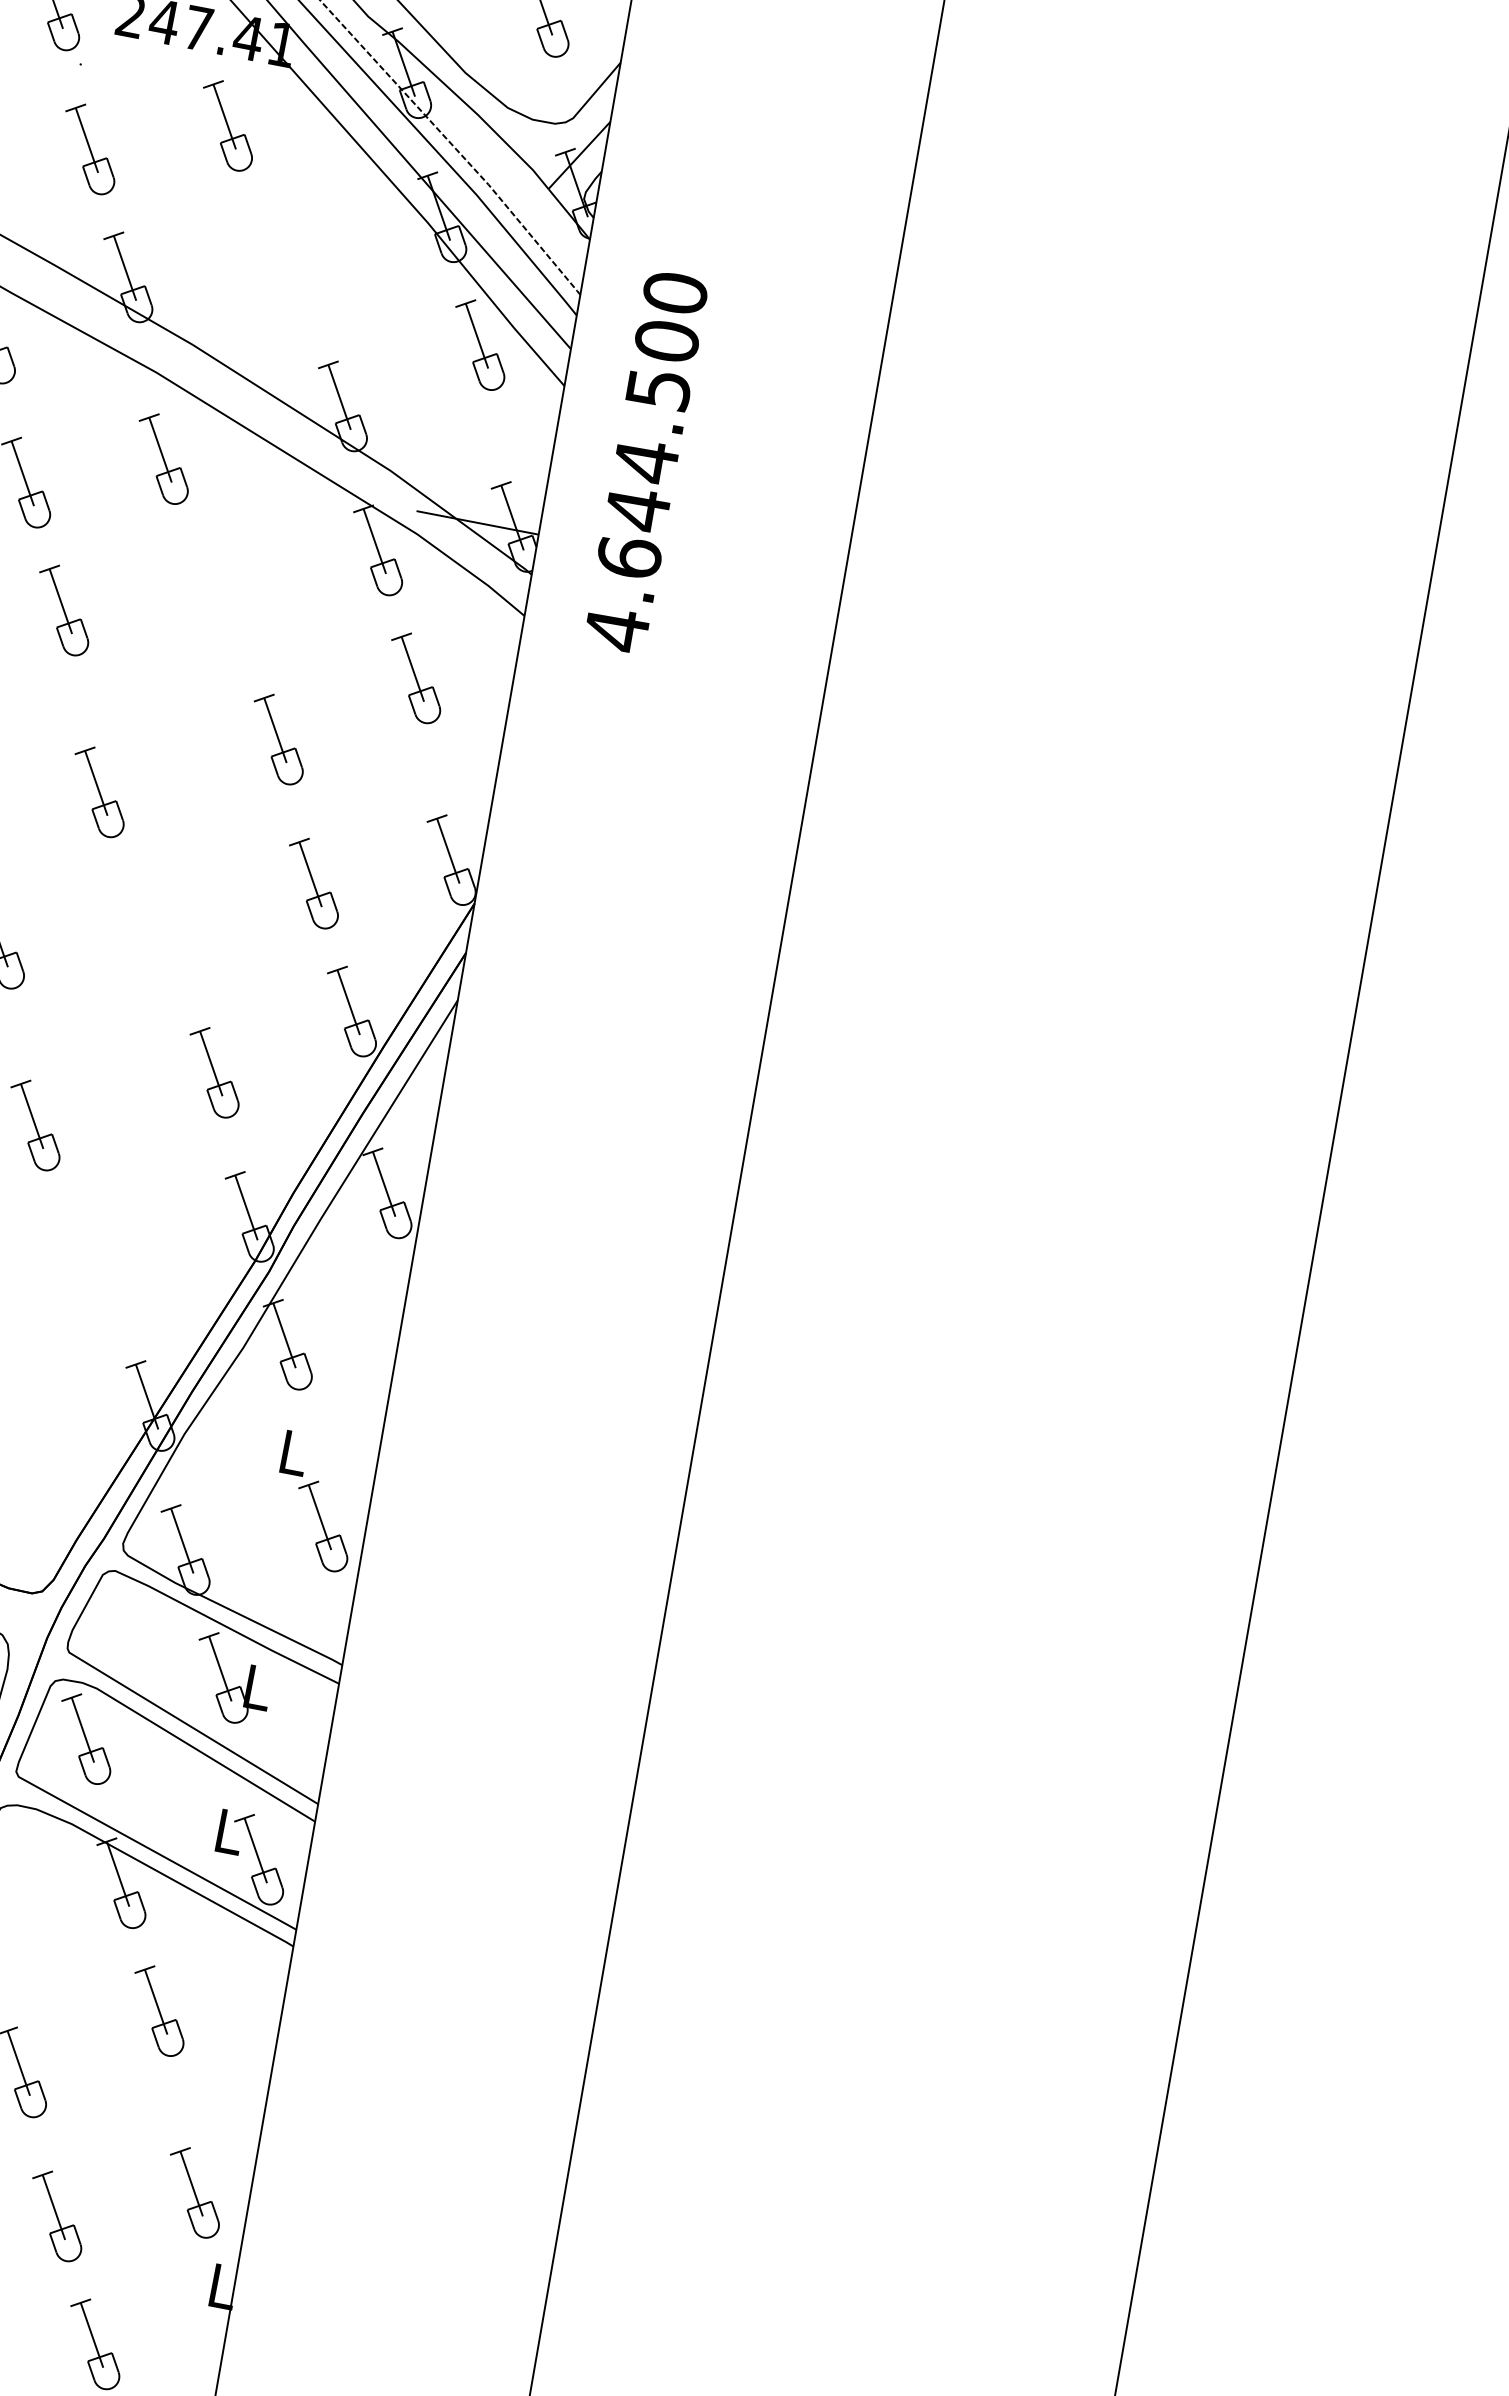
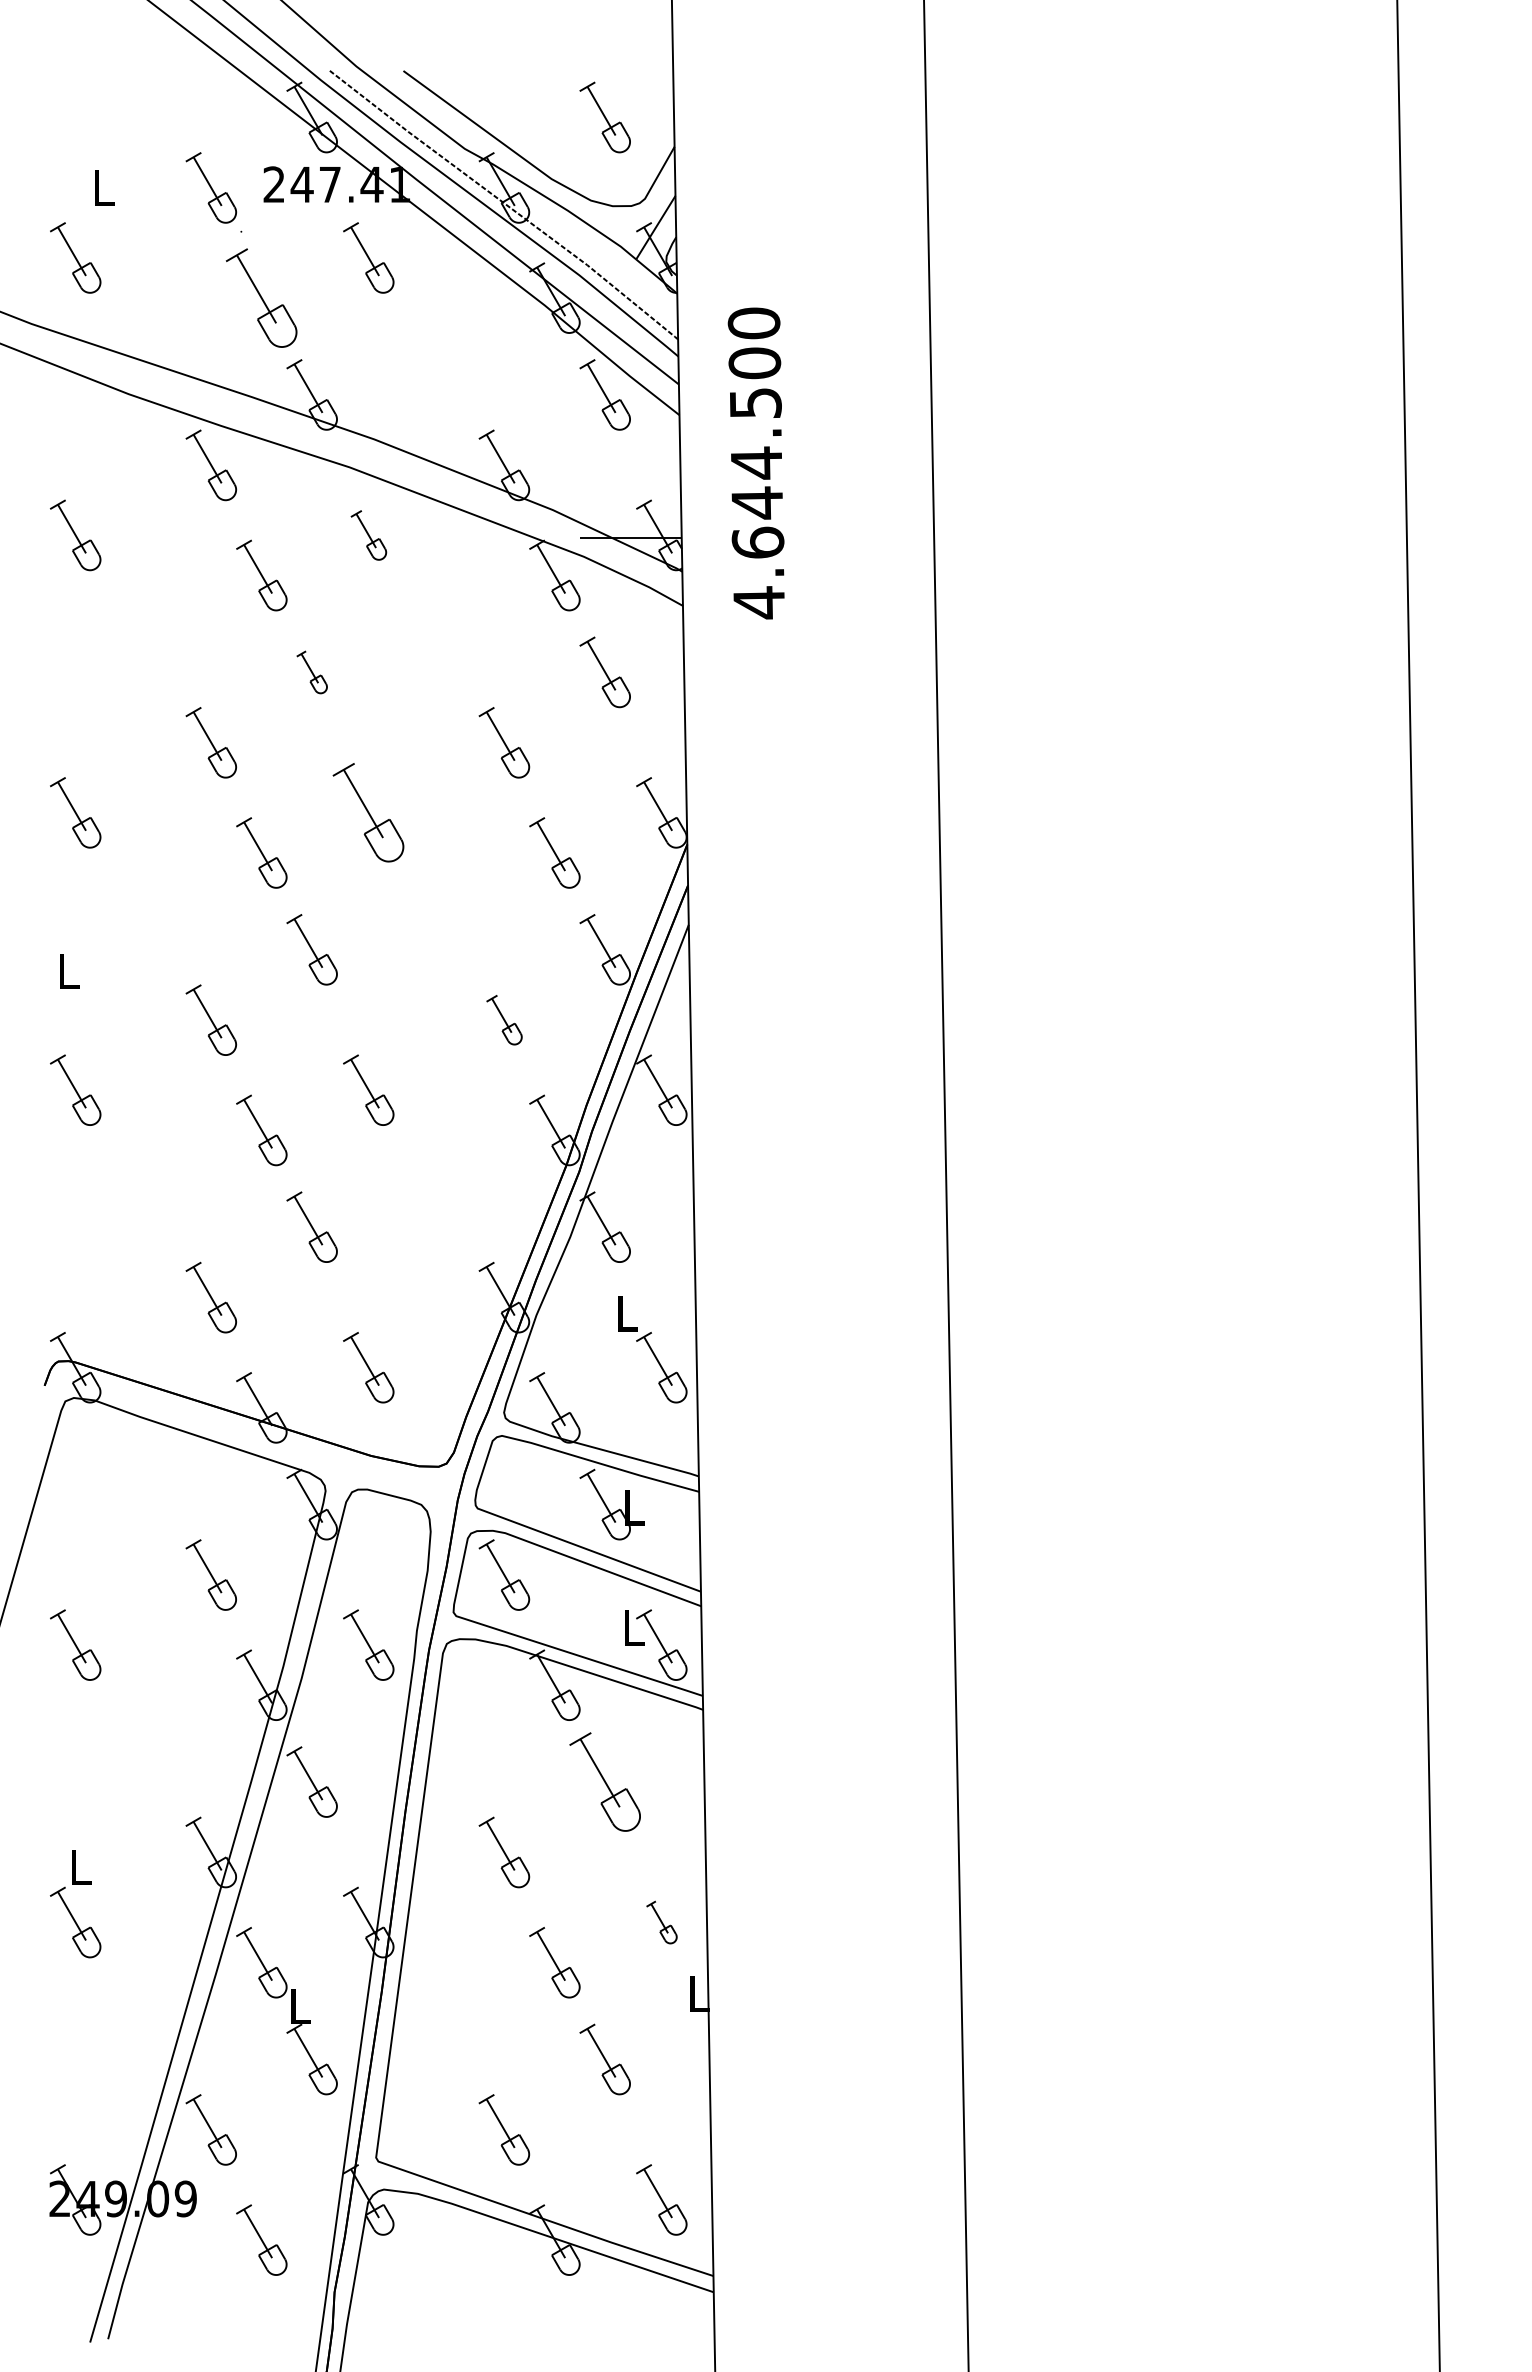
part: (89, 148) -> (261, 297), size x1.4
part: (163, 458) -> (368, 535), size x0.7
part: (63, 610) -> (311, 672), size x0.6
part: (99, 791) -> (368, 812), size x1.4
part: (214, 1071) -> (504, 1019), size x0.7
part: (158, 2009) -> (604, 1781), size x1.4
part: (194, 2192) -> (661, 1922), size x0.6

